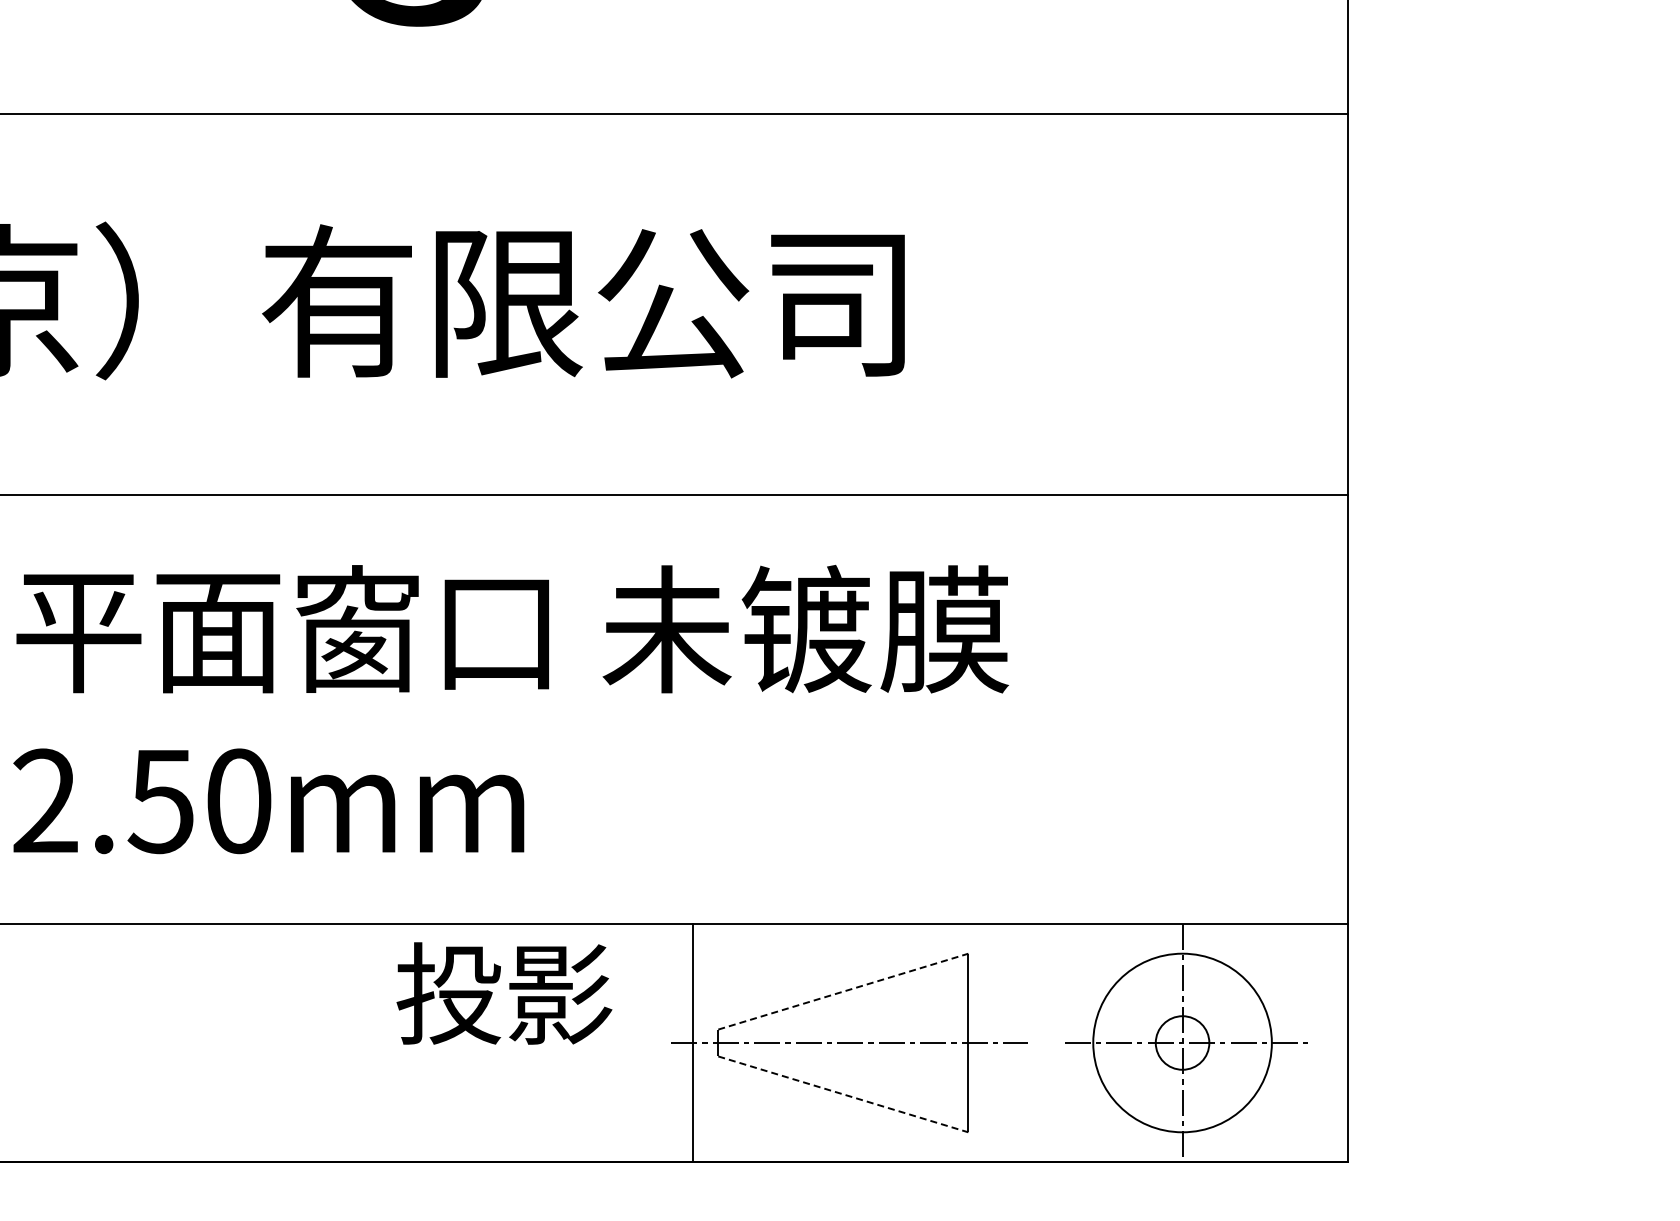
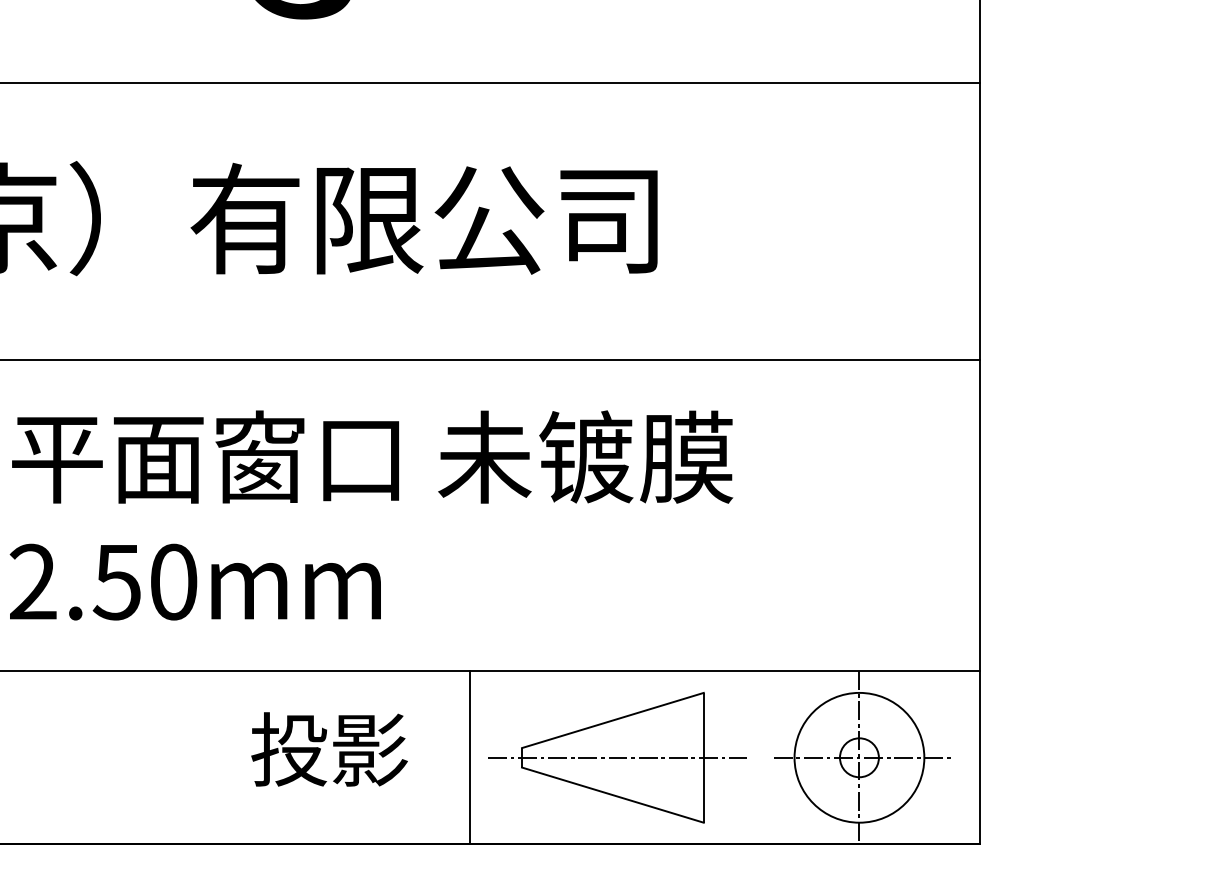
line: (843, 991) -> (613, 720), dashed -> solid
text: (504, 993) -> (329, 749), moved
line: (693, 1042) -> (469, 757), moved
line: (843, 1094) -> (613, 795), dashed -> solid

